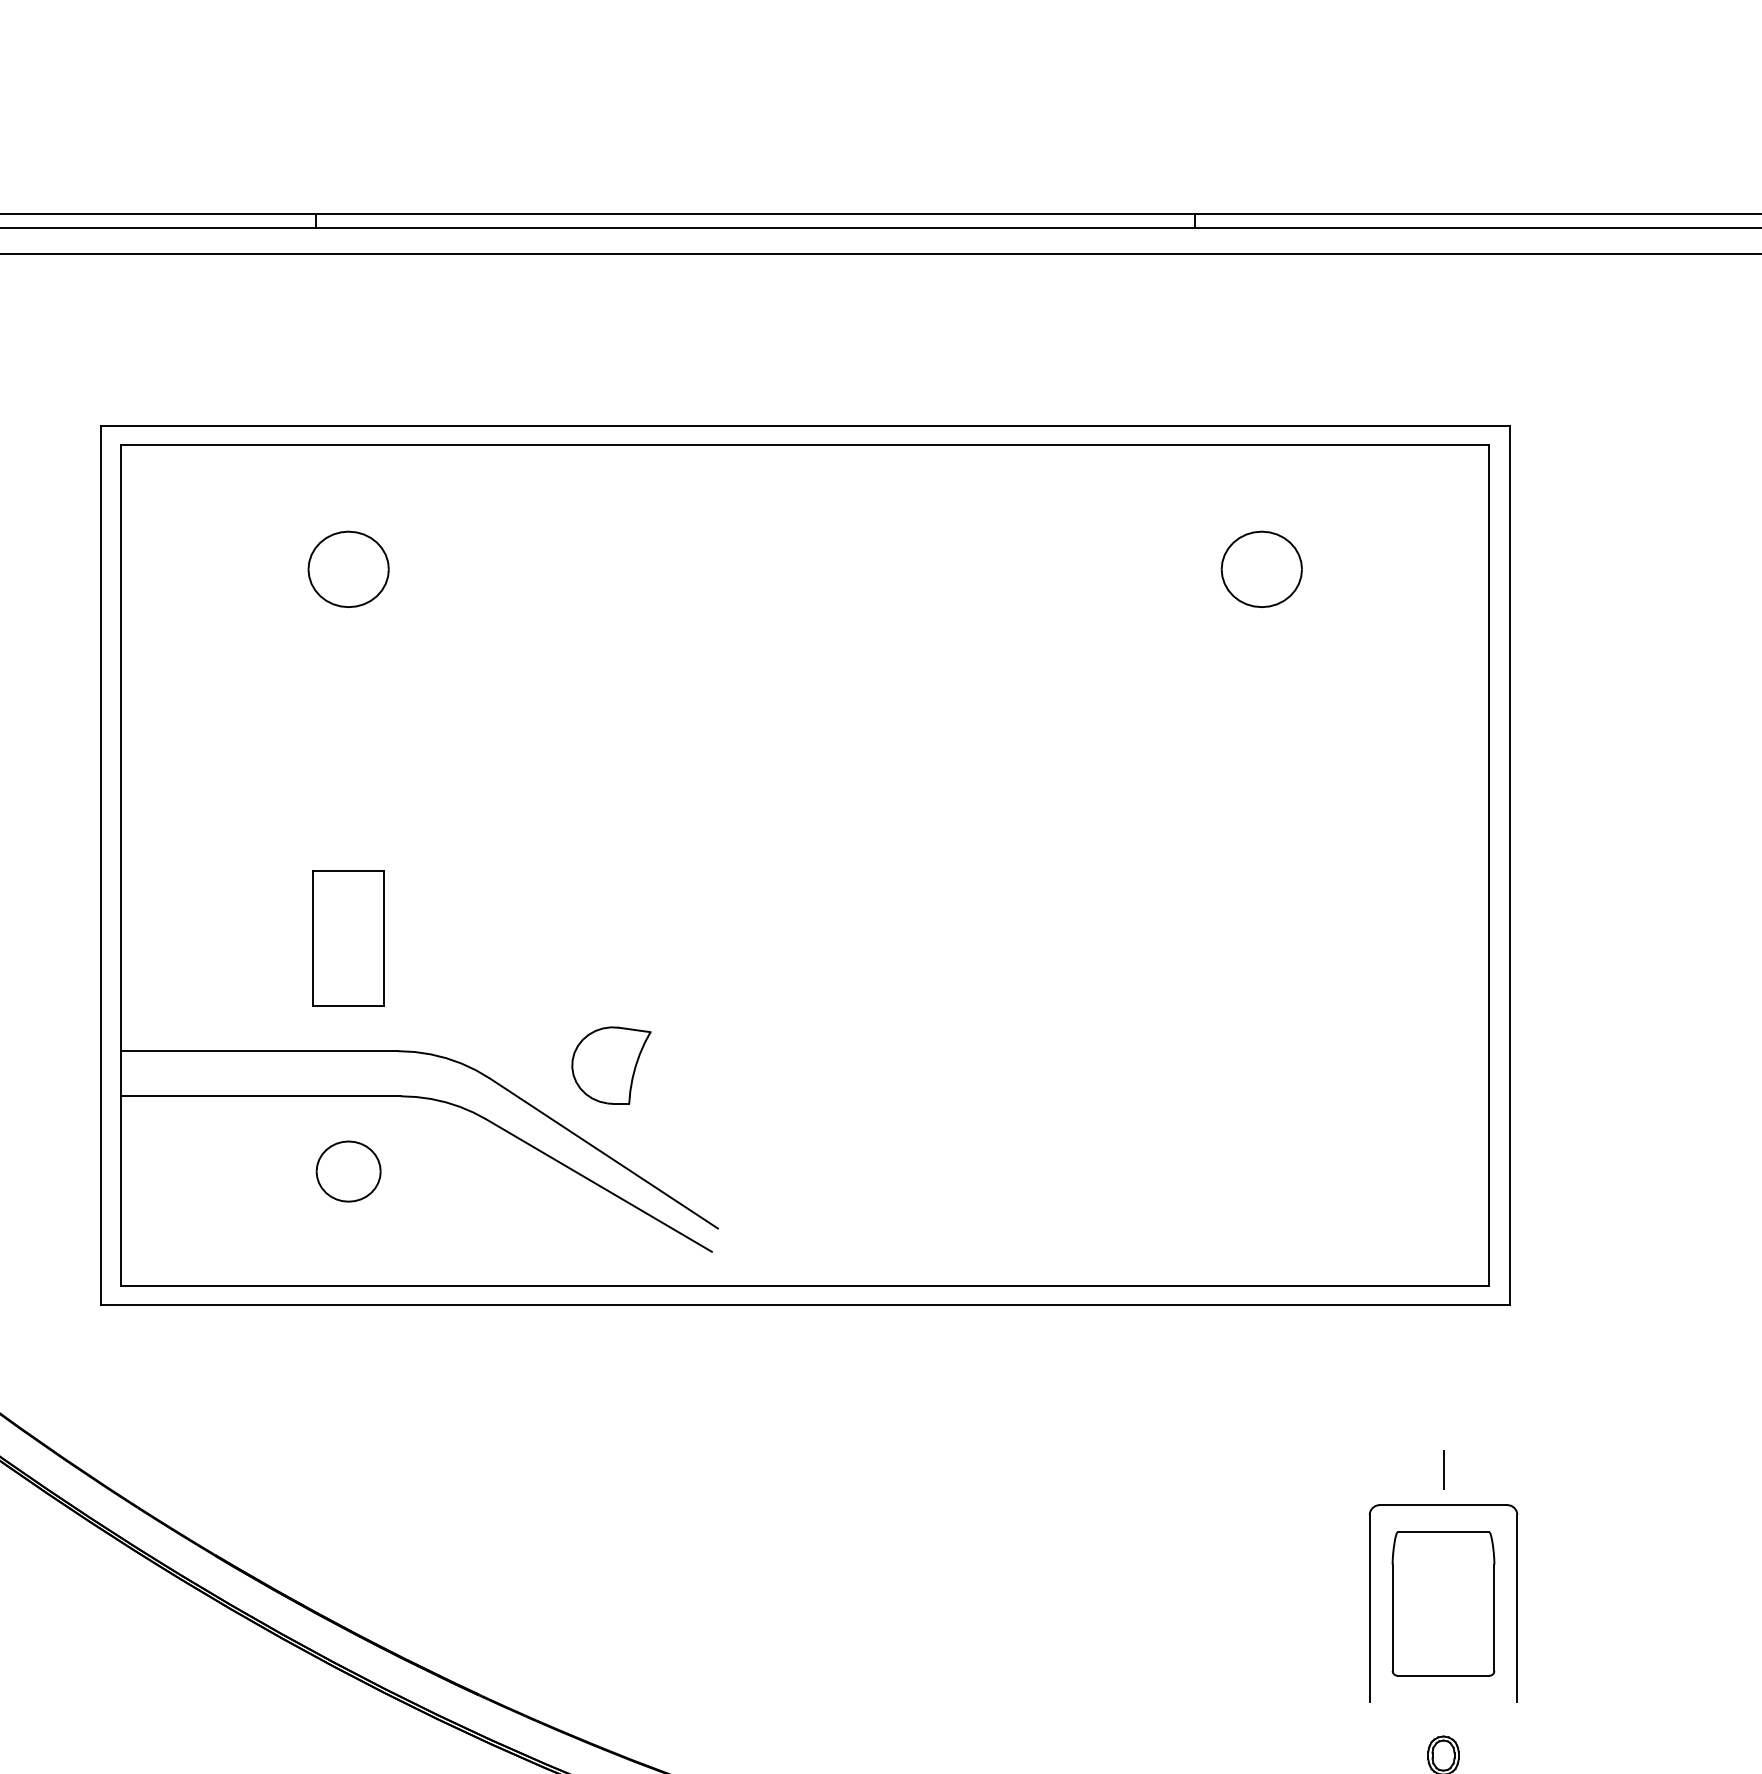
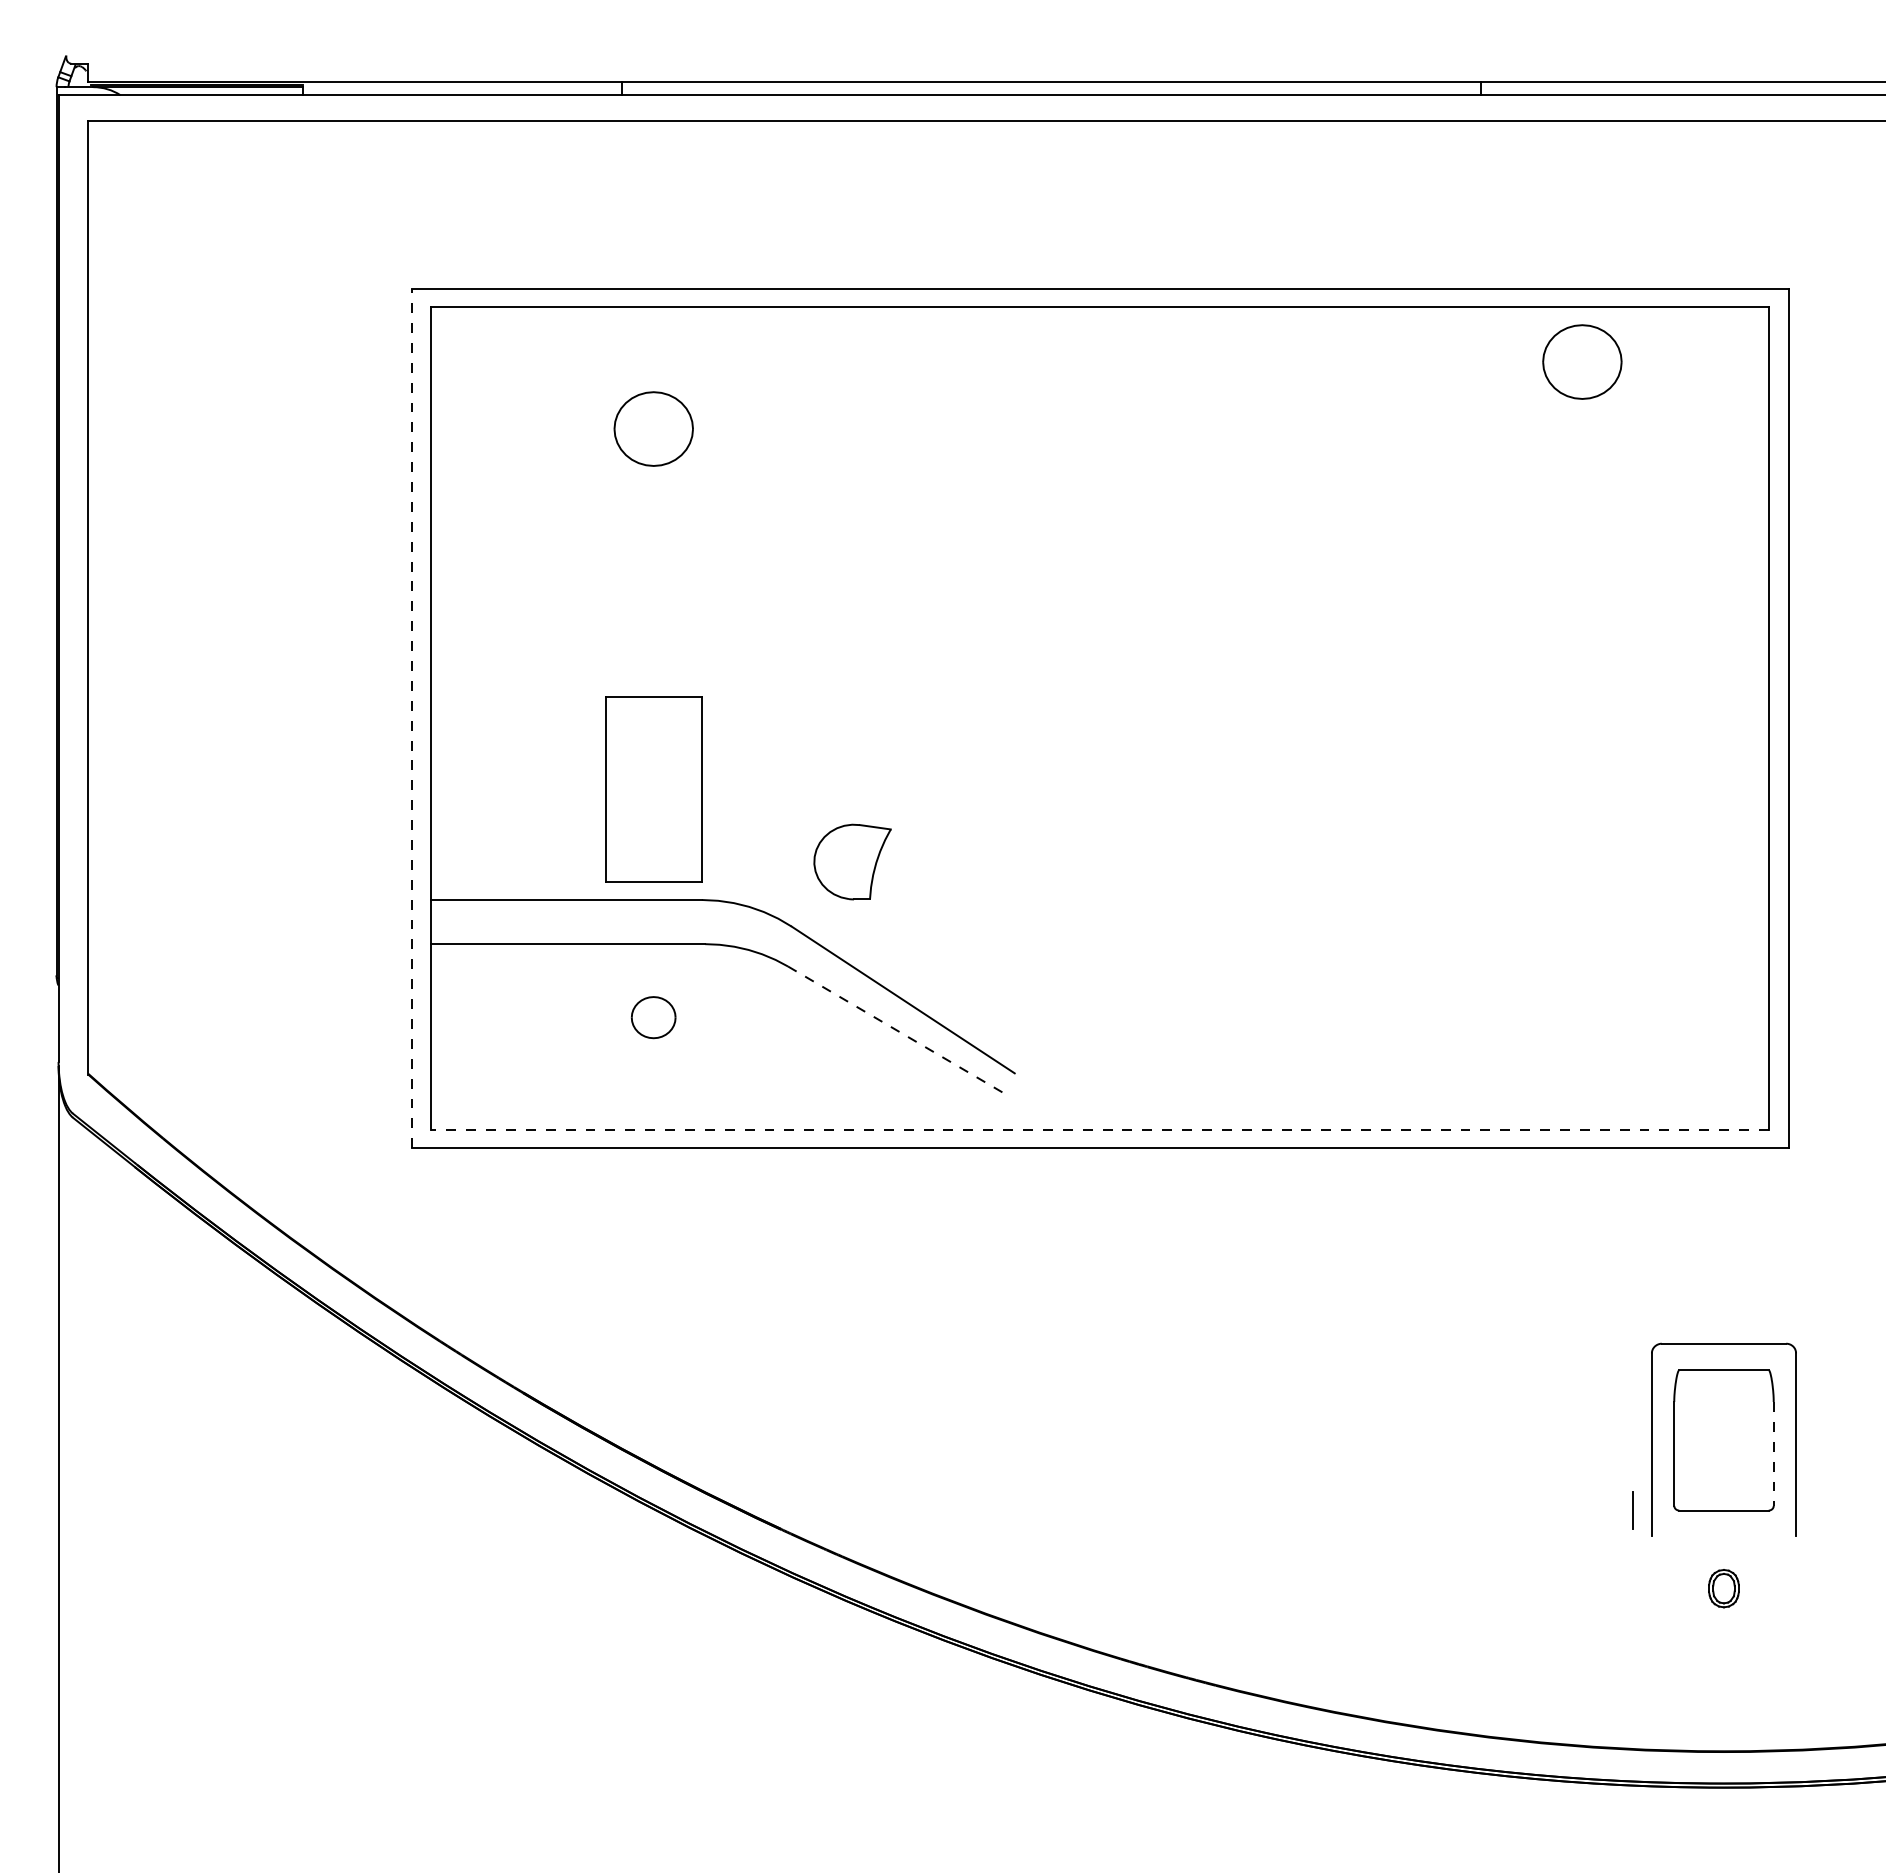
part: (1261, 568) -> (1582, 361), moved
line: (100, 865) -> (411, 718), solid -> dashed
part: (348, 938) -> (653, 789), size x1.4
part: (611, 1064) -> (852, 861), moved
part: (348, 1171) -> (653, 1017), size x0.7
line: (599, 1185) -> (898, 1031), solid -> dashed
line: (805, 1285) -> (1100, 1129), solid -> dashed
line: (1443, 1470) -> (1632, 1510), moved
line: (1494, 1617) -> (1773, 1453), solid -> dashed

